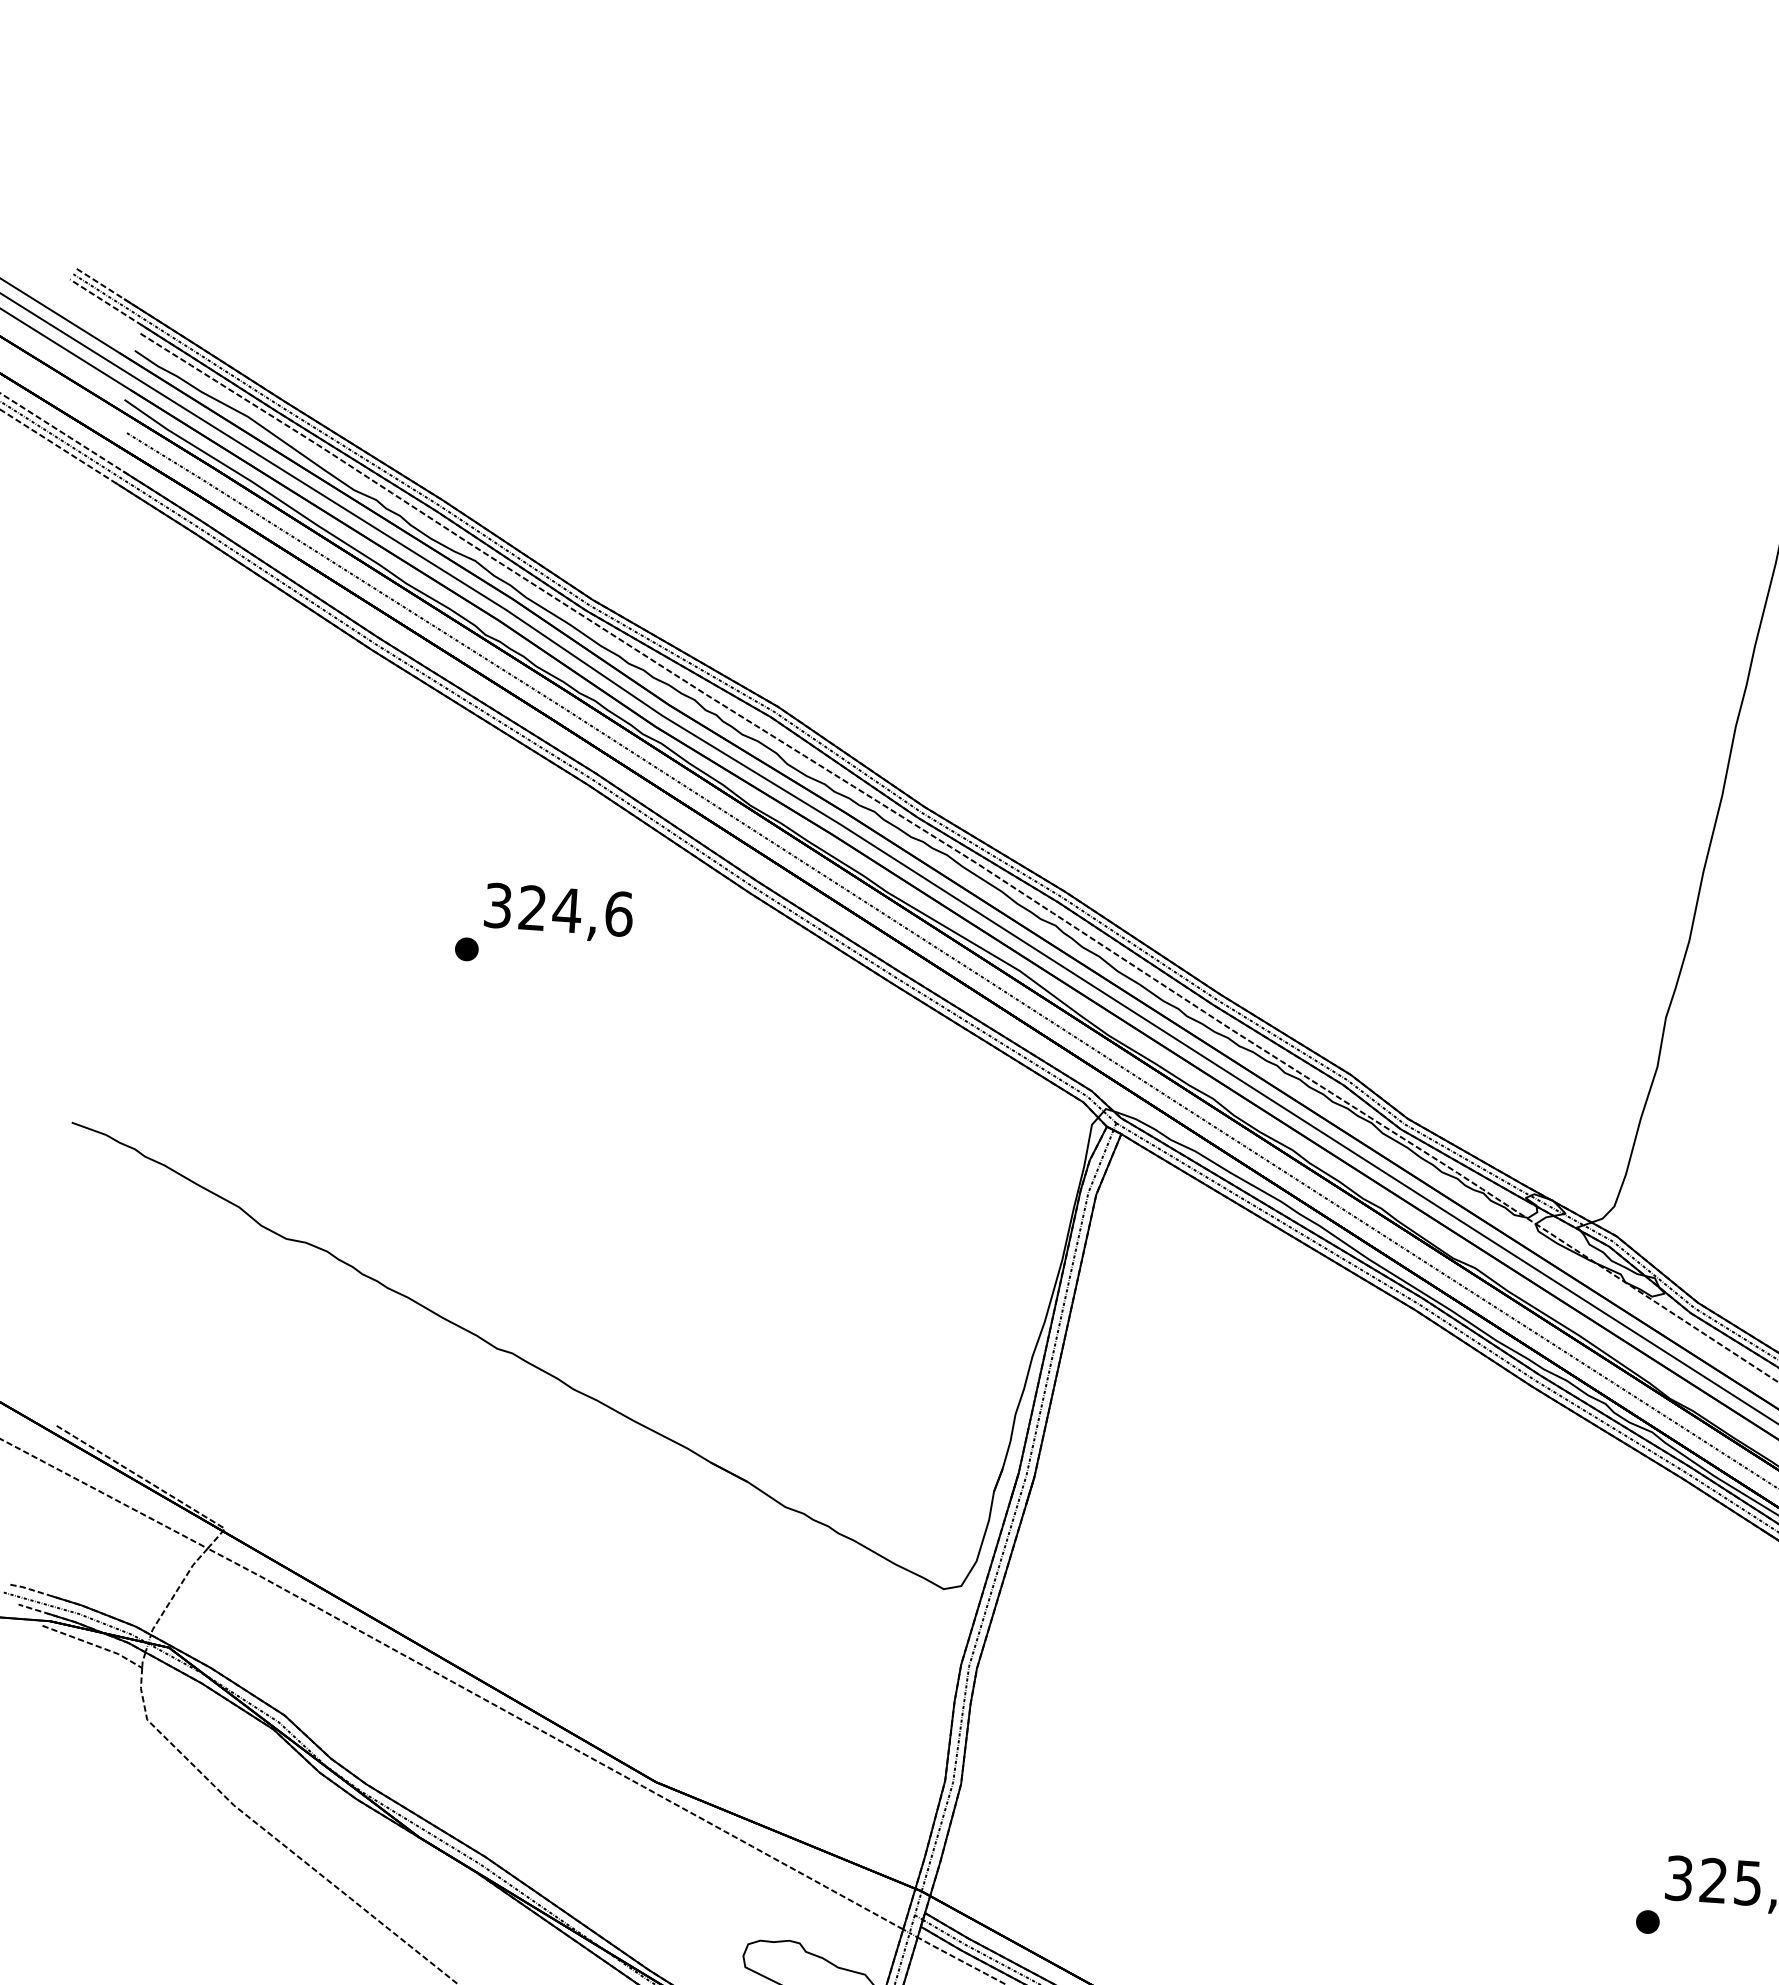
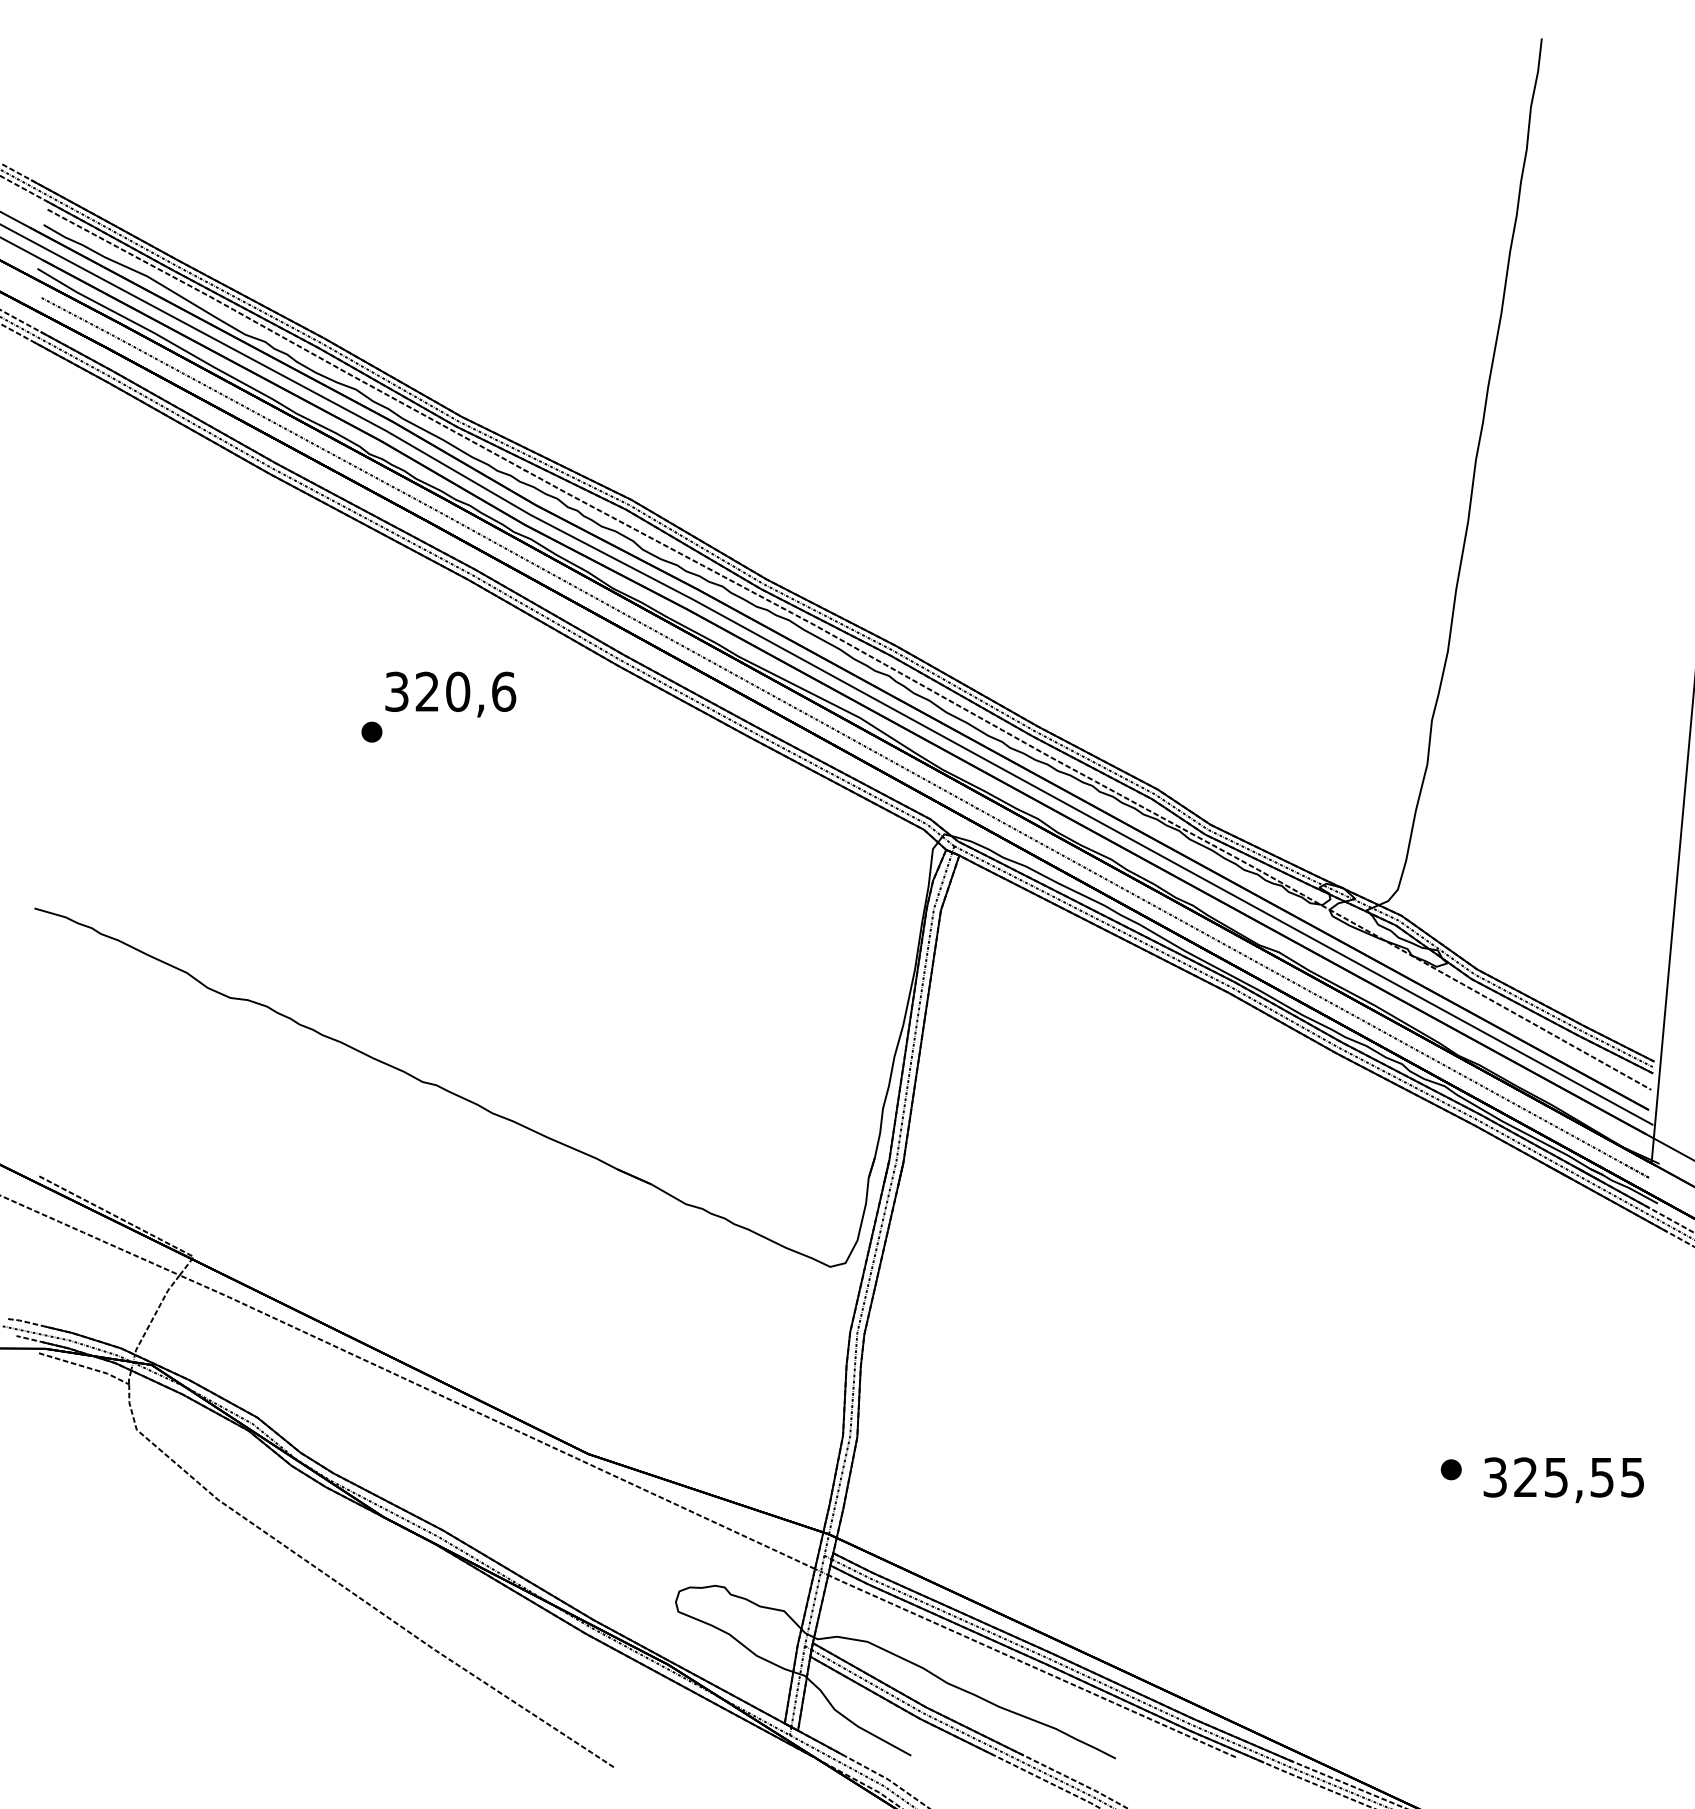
text: (566, 909) -> (457, 691), 324,6 -> 320,6
part: (1646, 1921) -> (1450, 1469), moved

